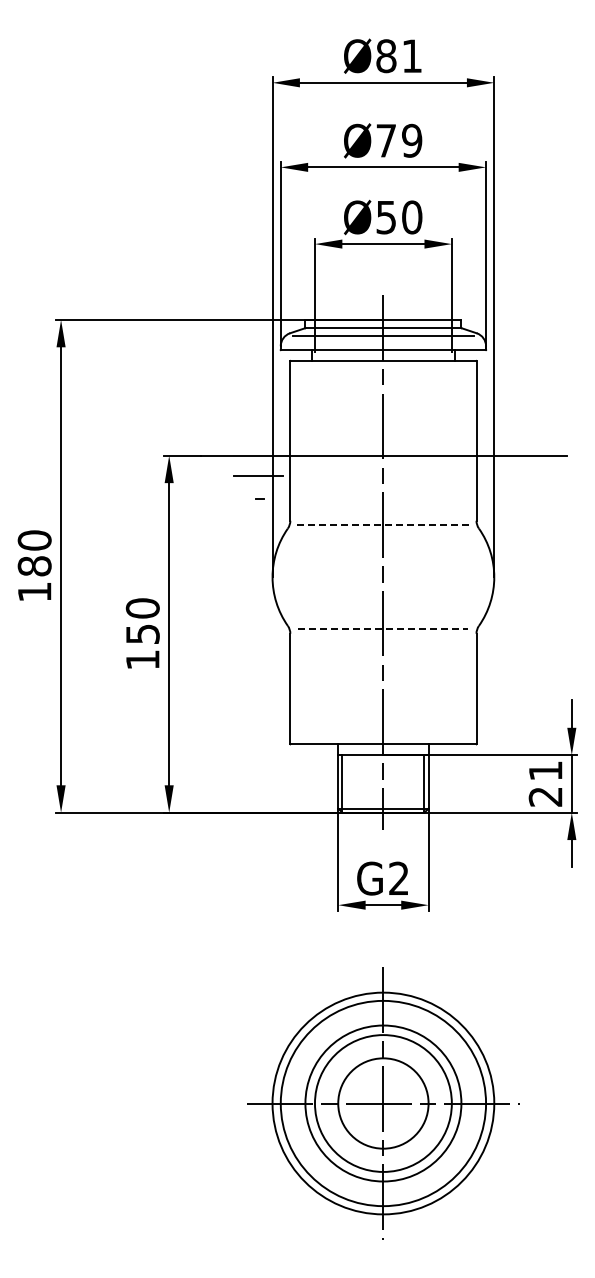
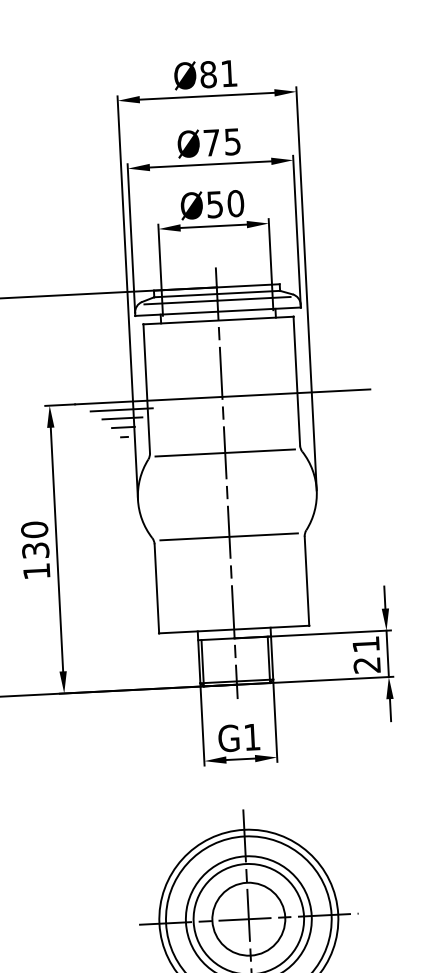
text: (412, 140) -> (232, 141), Ø79 -> Ø75
line: (257, 465) -> (121, 409), added
line: (258, 487) -> (122, 427), added
line: (383, 525) -> (225, 453), dashed -> solid
line: (383, 629) -> (229, 537), dashed -> solid
text: (142, 633) -> (35, 550), 150 -> 130
text: (398, 877) -> (251, 736), G2 -> G1

